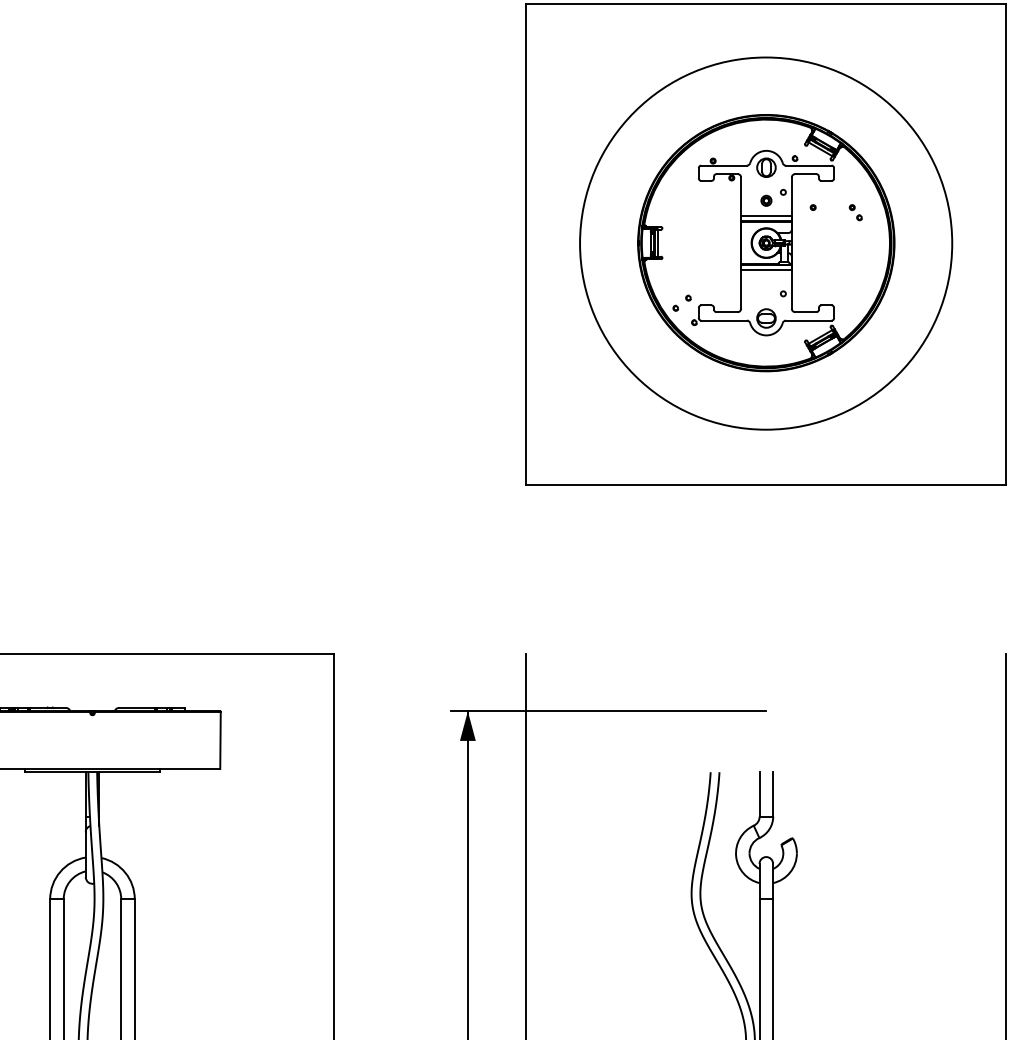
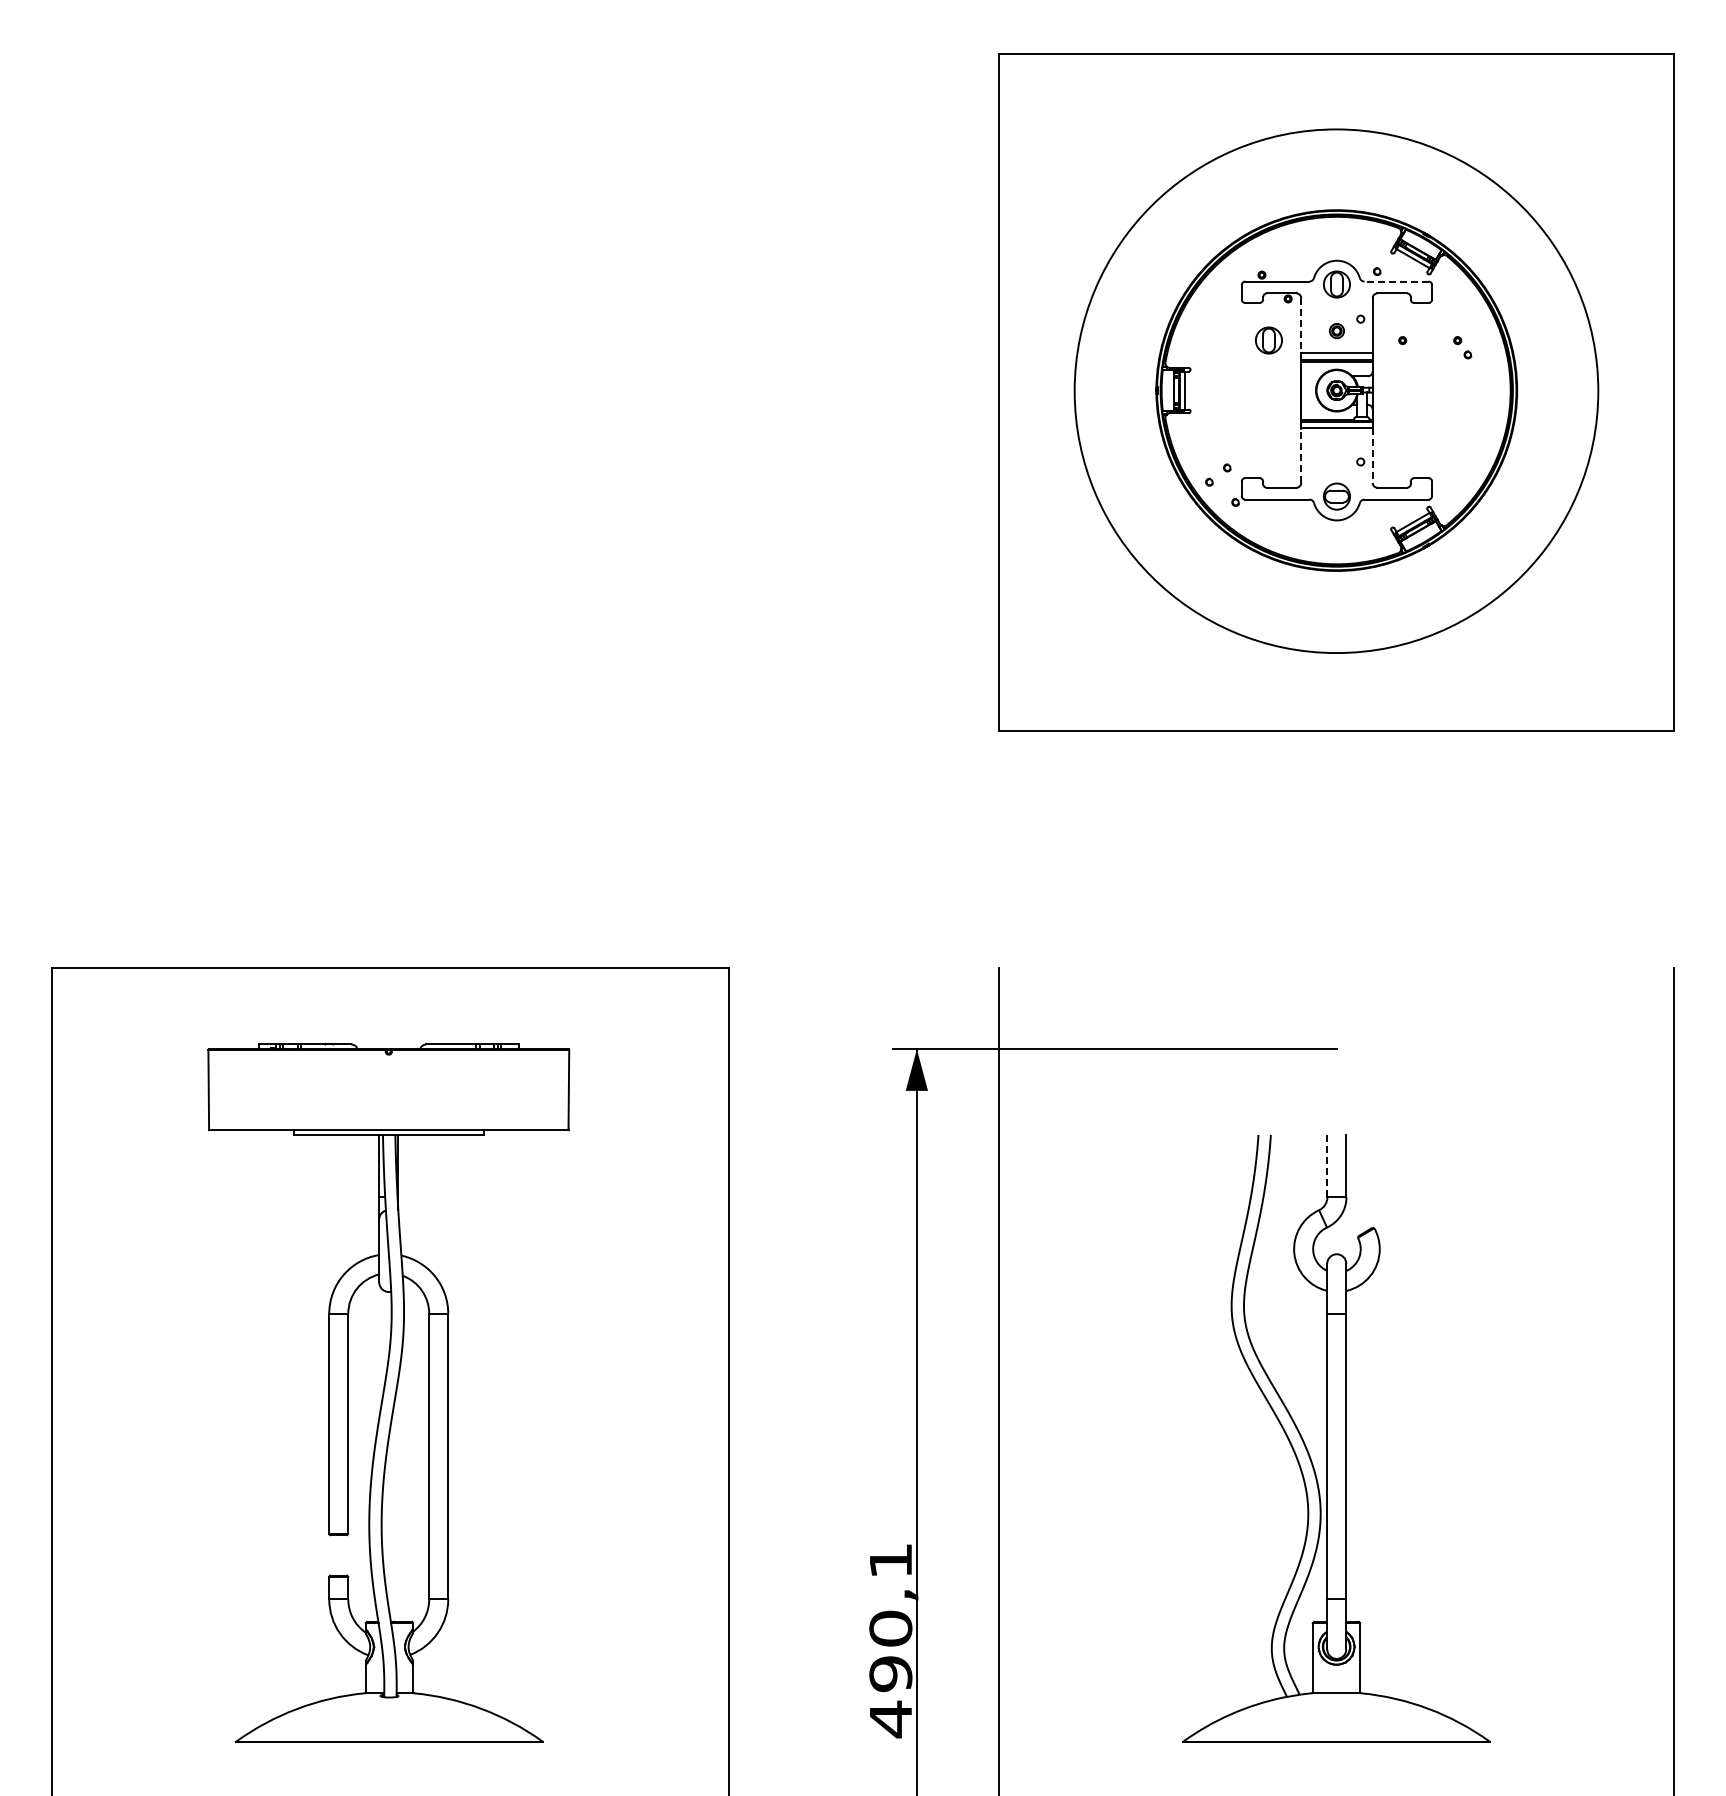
line: (808, 165) -> (1396, 281), solid -> dashed
line: (741, 197) -> (1301, 326), solid -> dashed
part: (717, 207) -> (1268, 340), added
line: (741, 289) -> (1301, 455), solid -> dashed
line: (791, 289) -> (1372, 456), solid -> dashed
line: (759, 794) -> (1327, 1166), solid -> dashed

